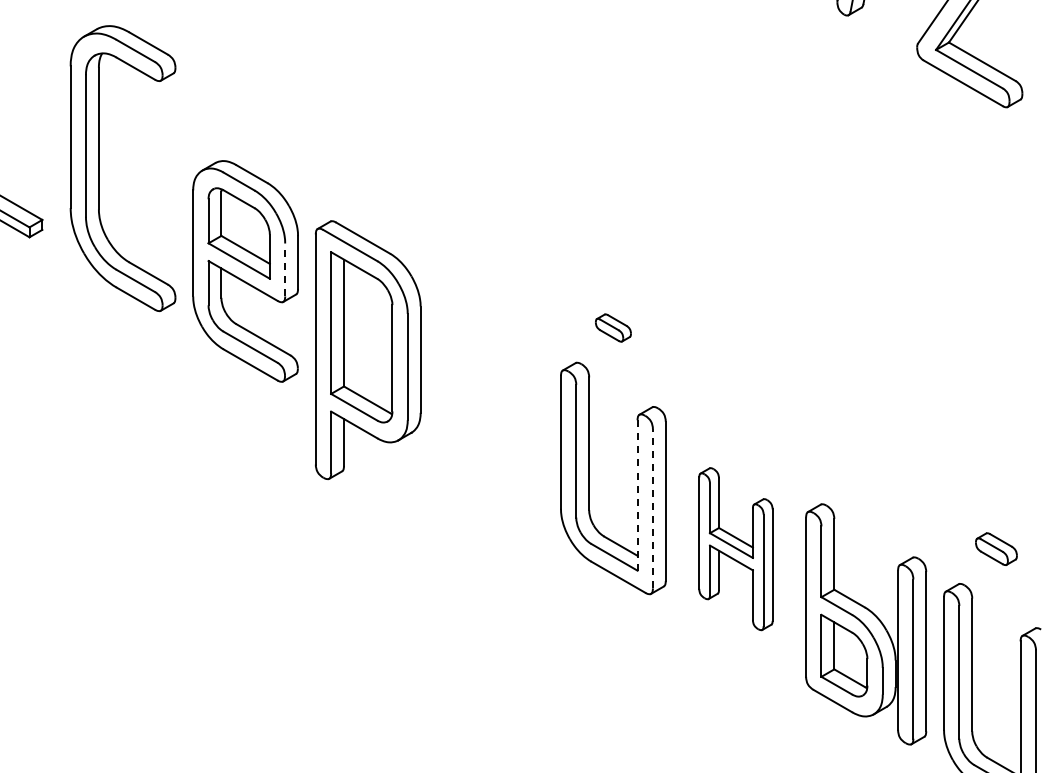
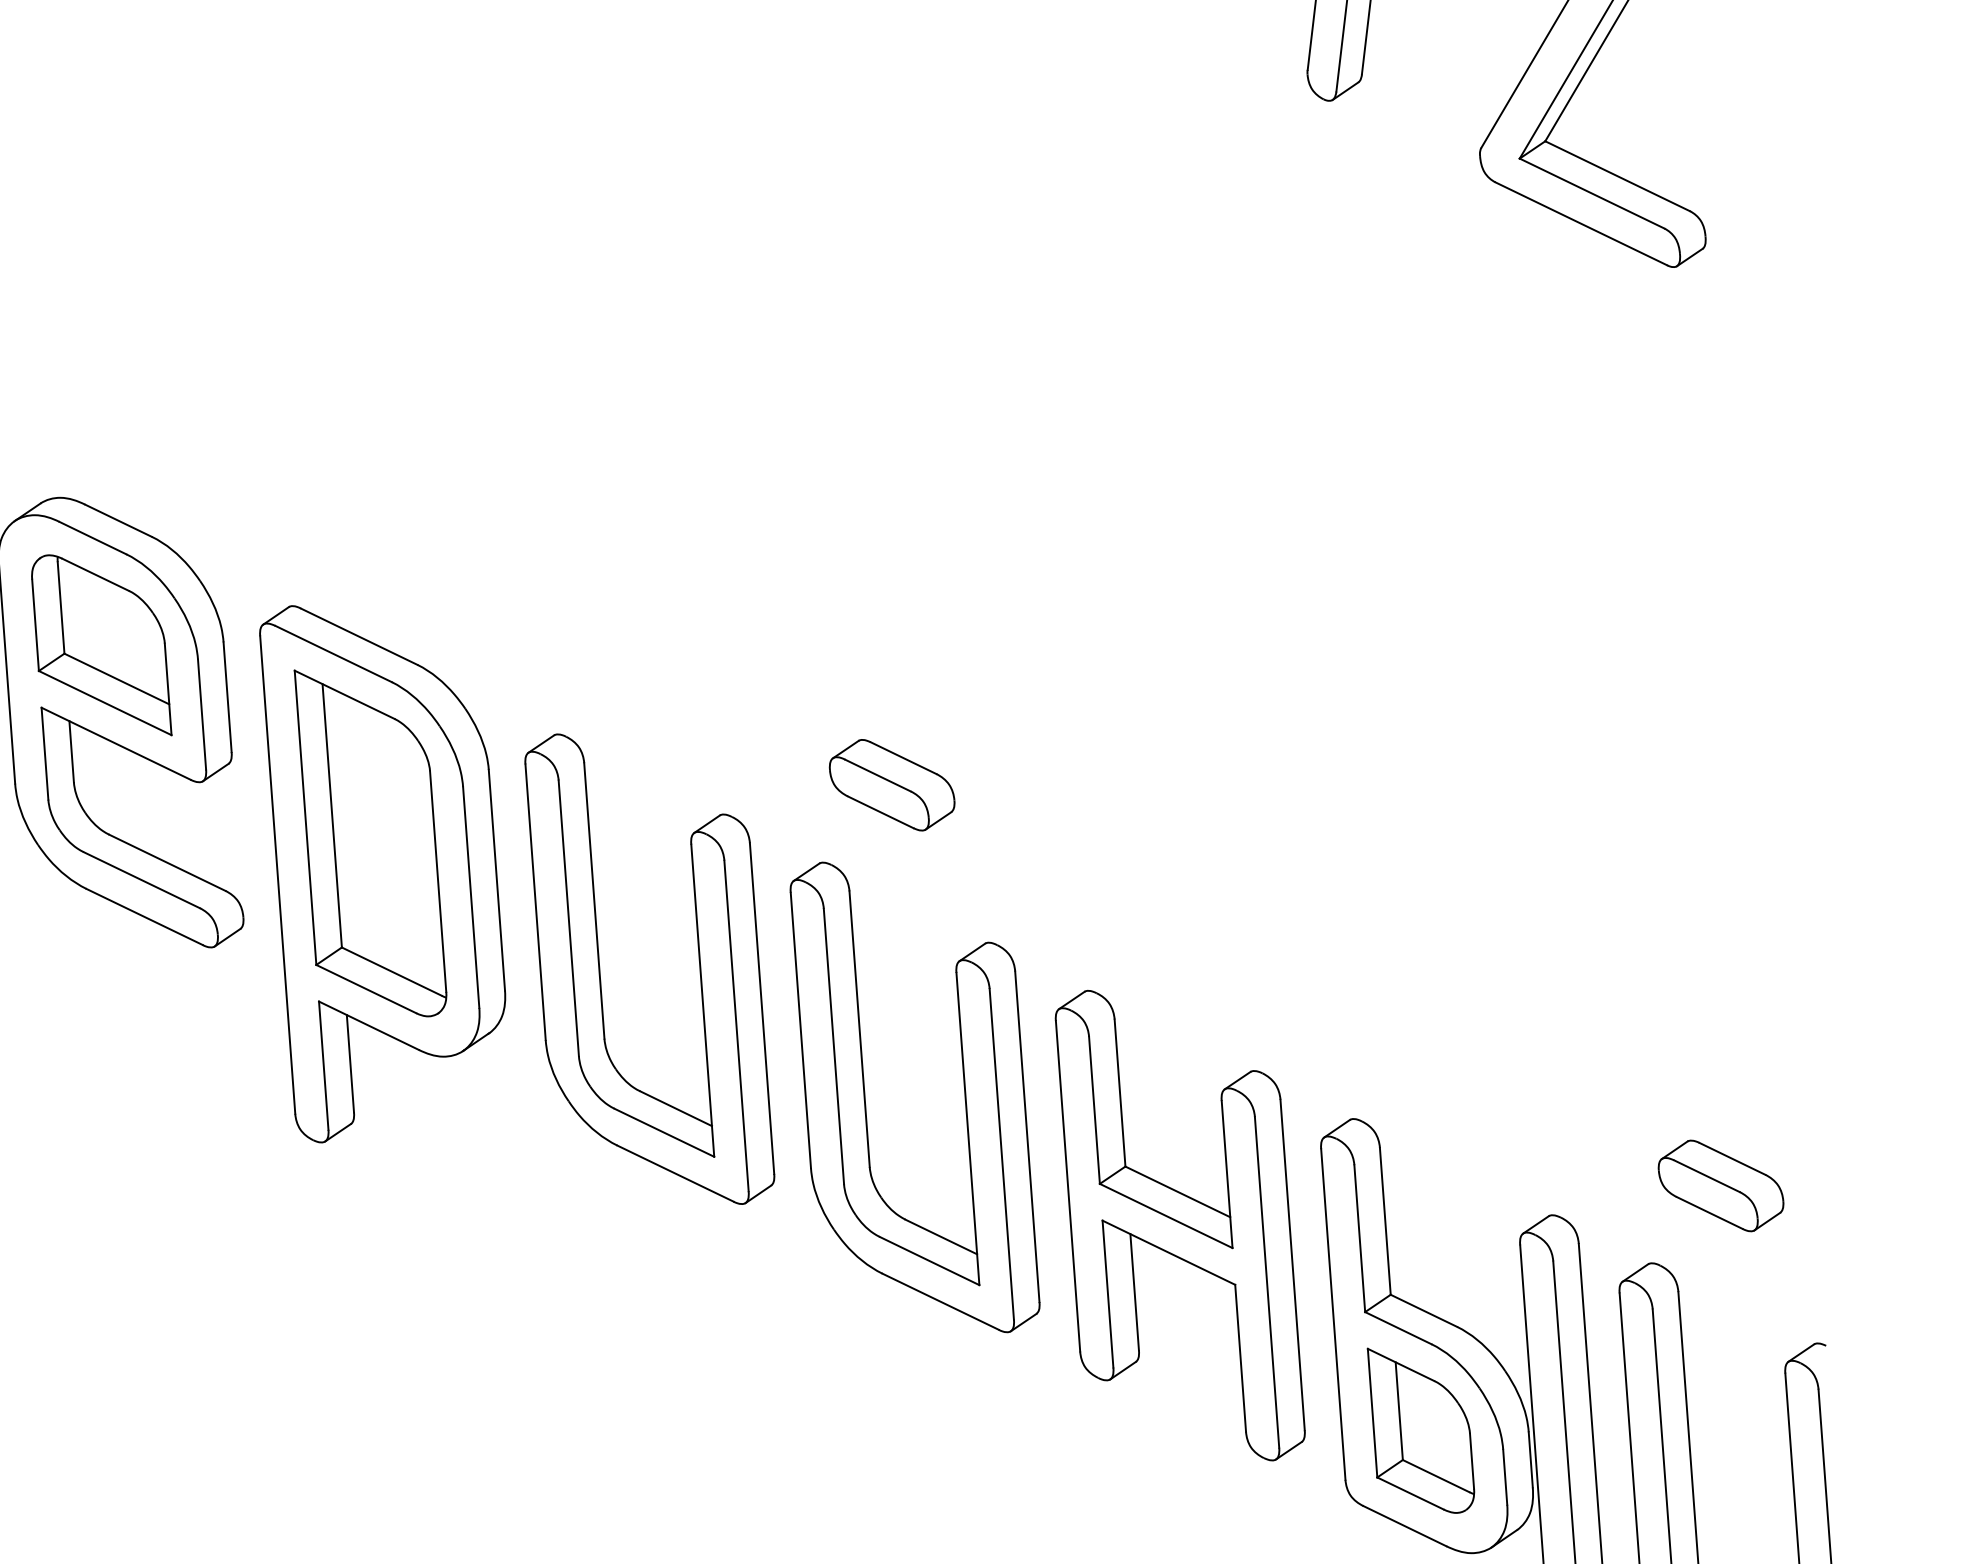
line: (285, 269) -> (202, 713), dashed -> solid
part: (613, 327) -> (892, 783), size x1.67
part: (467, 407) -> (601, 972), added
line: (637, 495) -> (967, 1129), dashed -> solid
line: (652, 508) -> (1000, 1153), dashed -> solid
part: (735, 548) -> (1179, 1224), size x1.43
part: (996, 548) -> (1721, 1184), size x1.43

